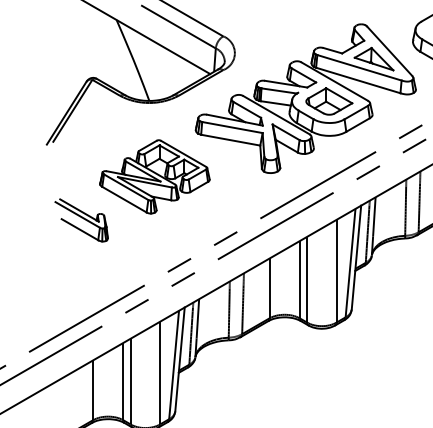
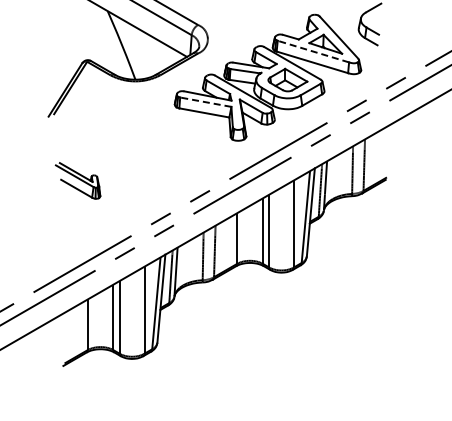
line: (358, 67) -> (312, 51), solid -> dashed
line: (232, 127) -> (205, 102), solid -> dashed
part: (154, 176) -> (139, 143), removed

